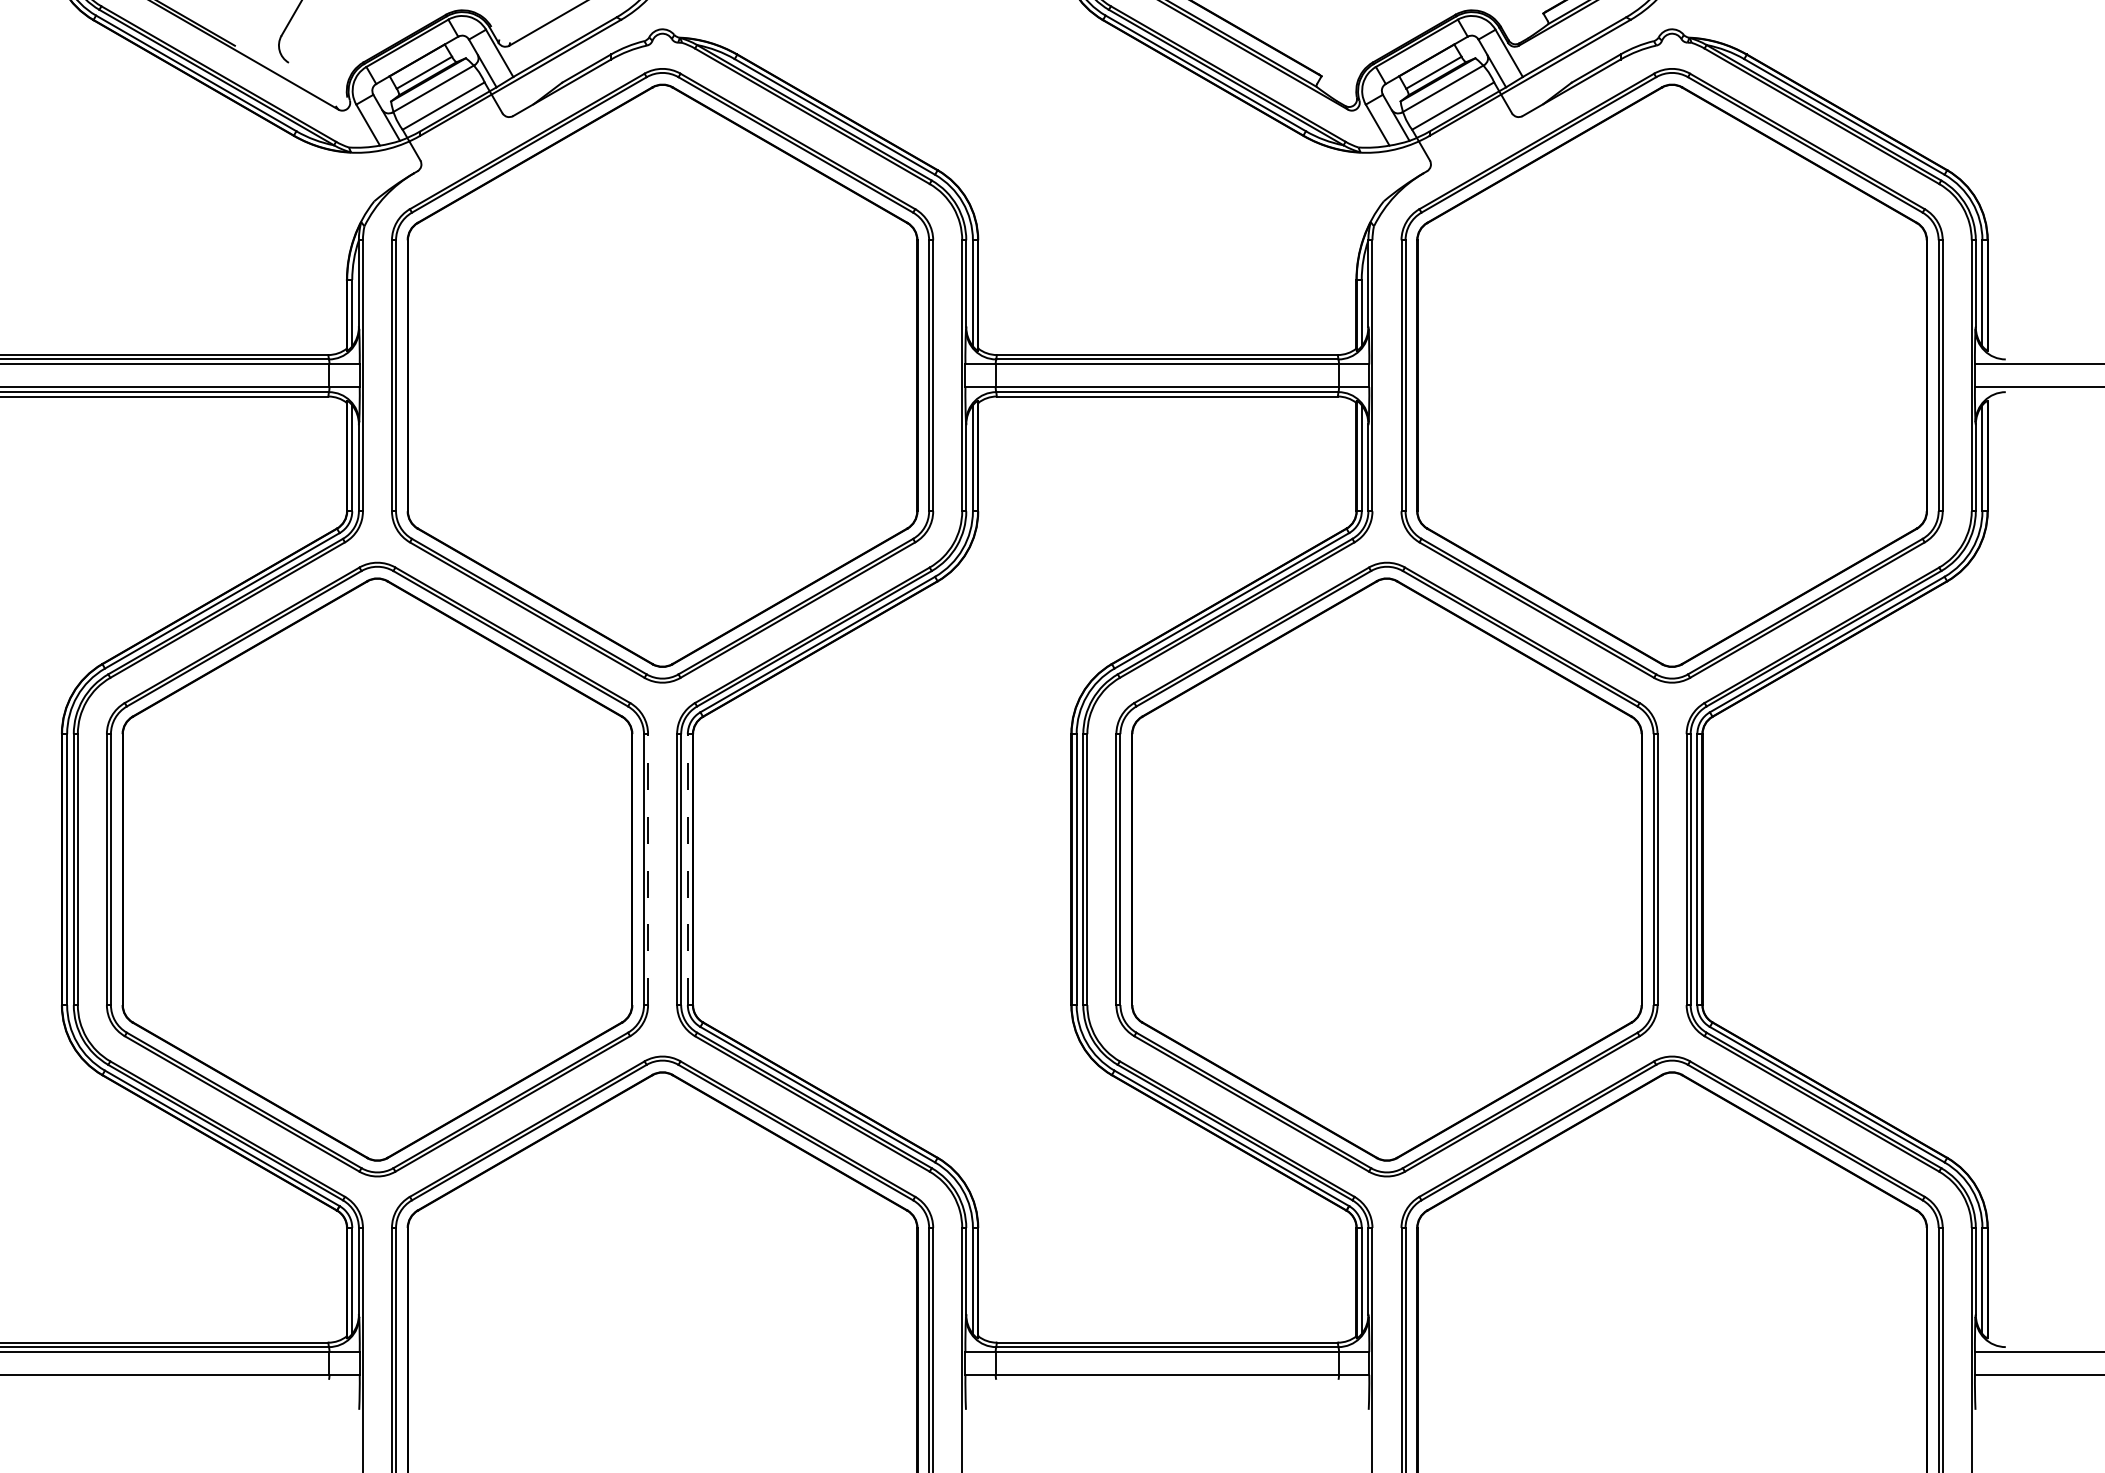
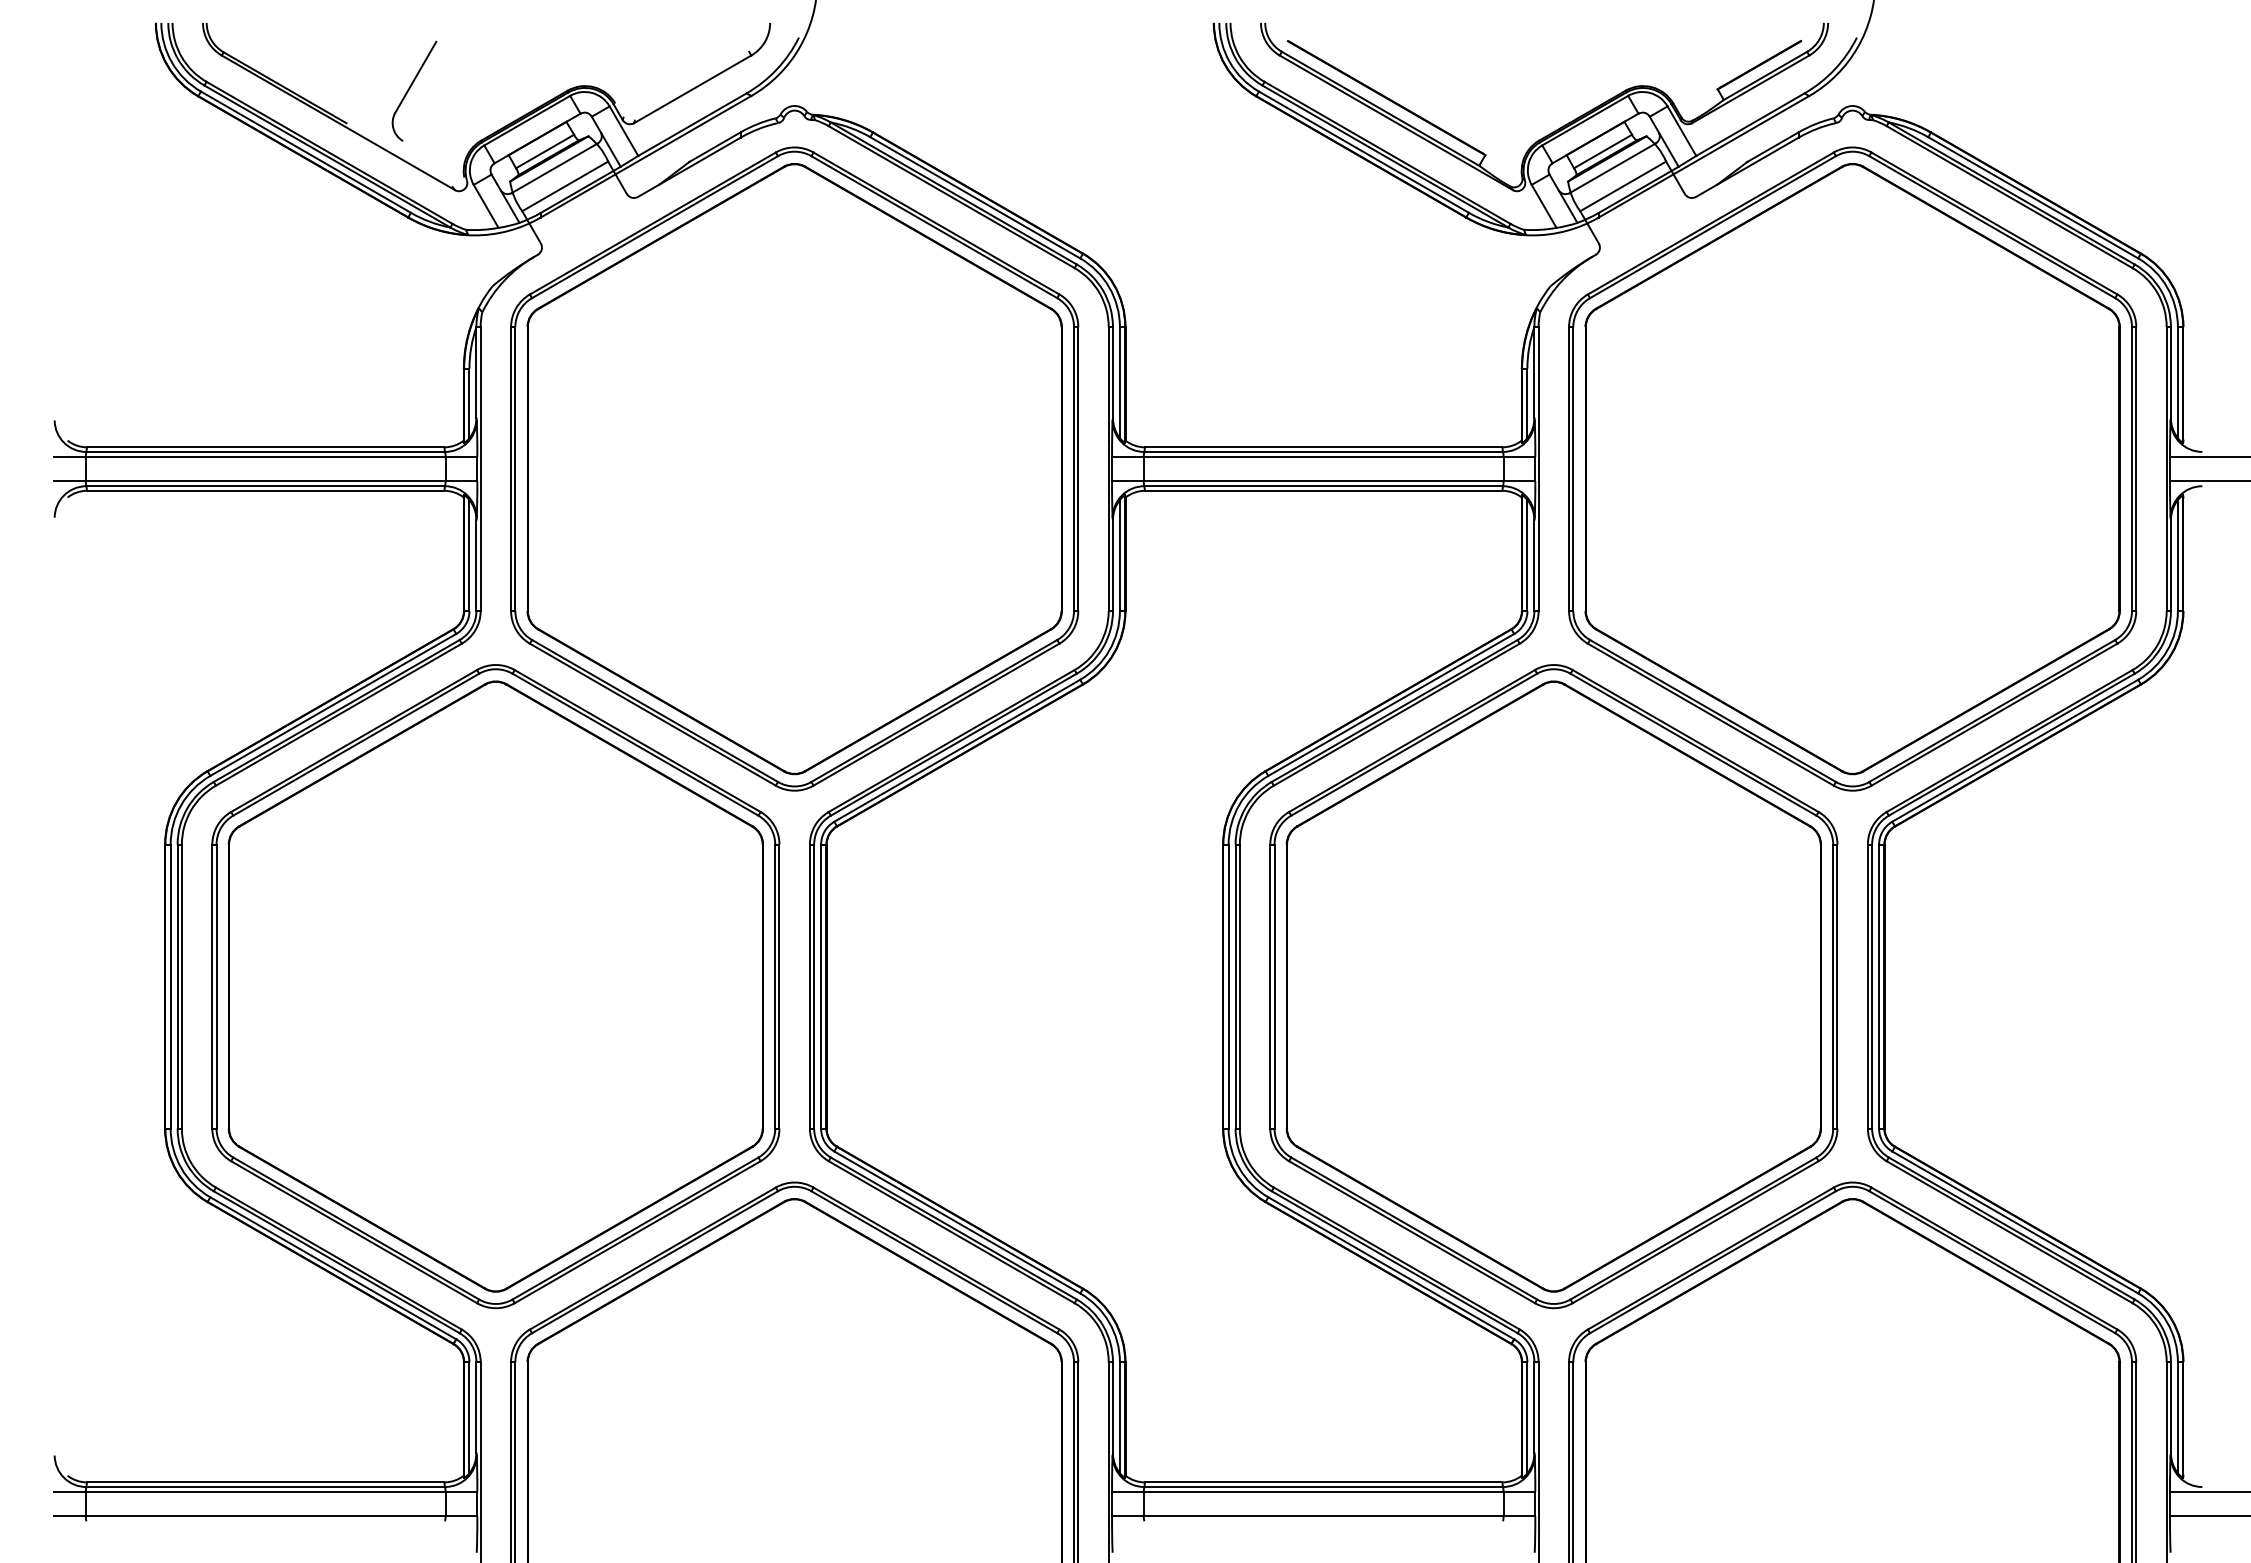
line: (648, 869) -> (779, 986), dashed -> solid
line: (688, 869) -> (821, 986), dashed -> solid

